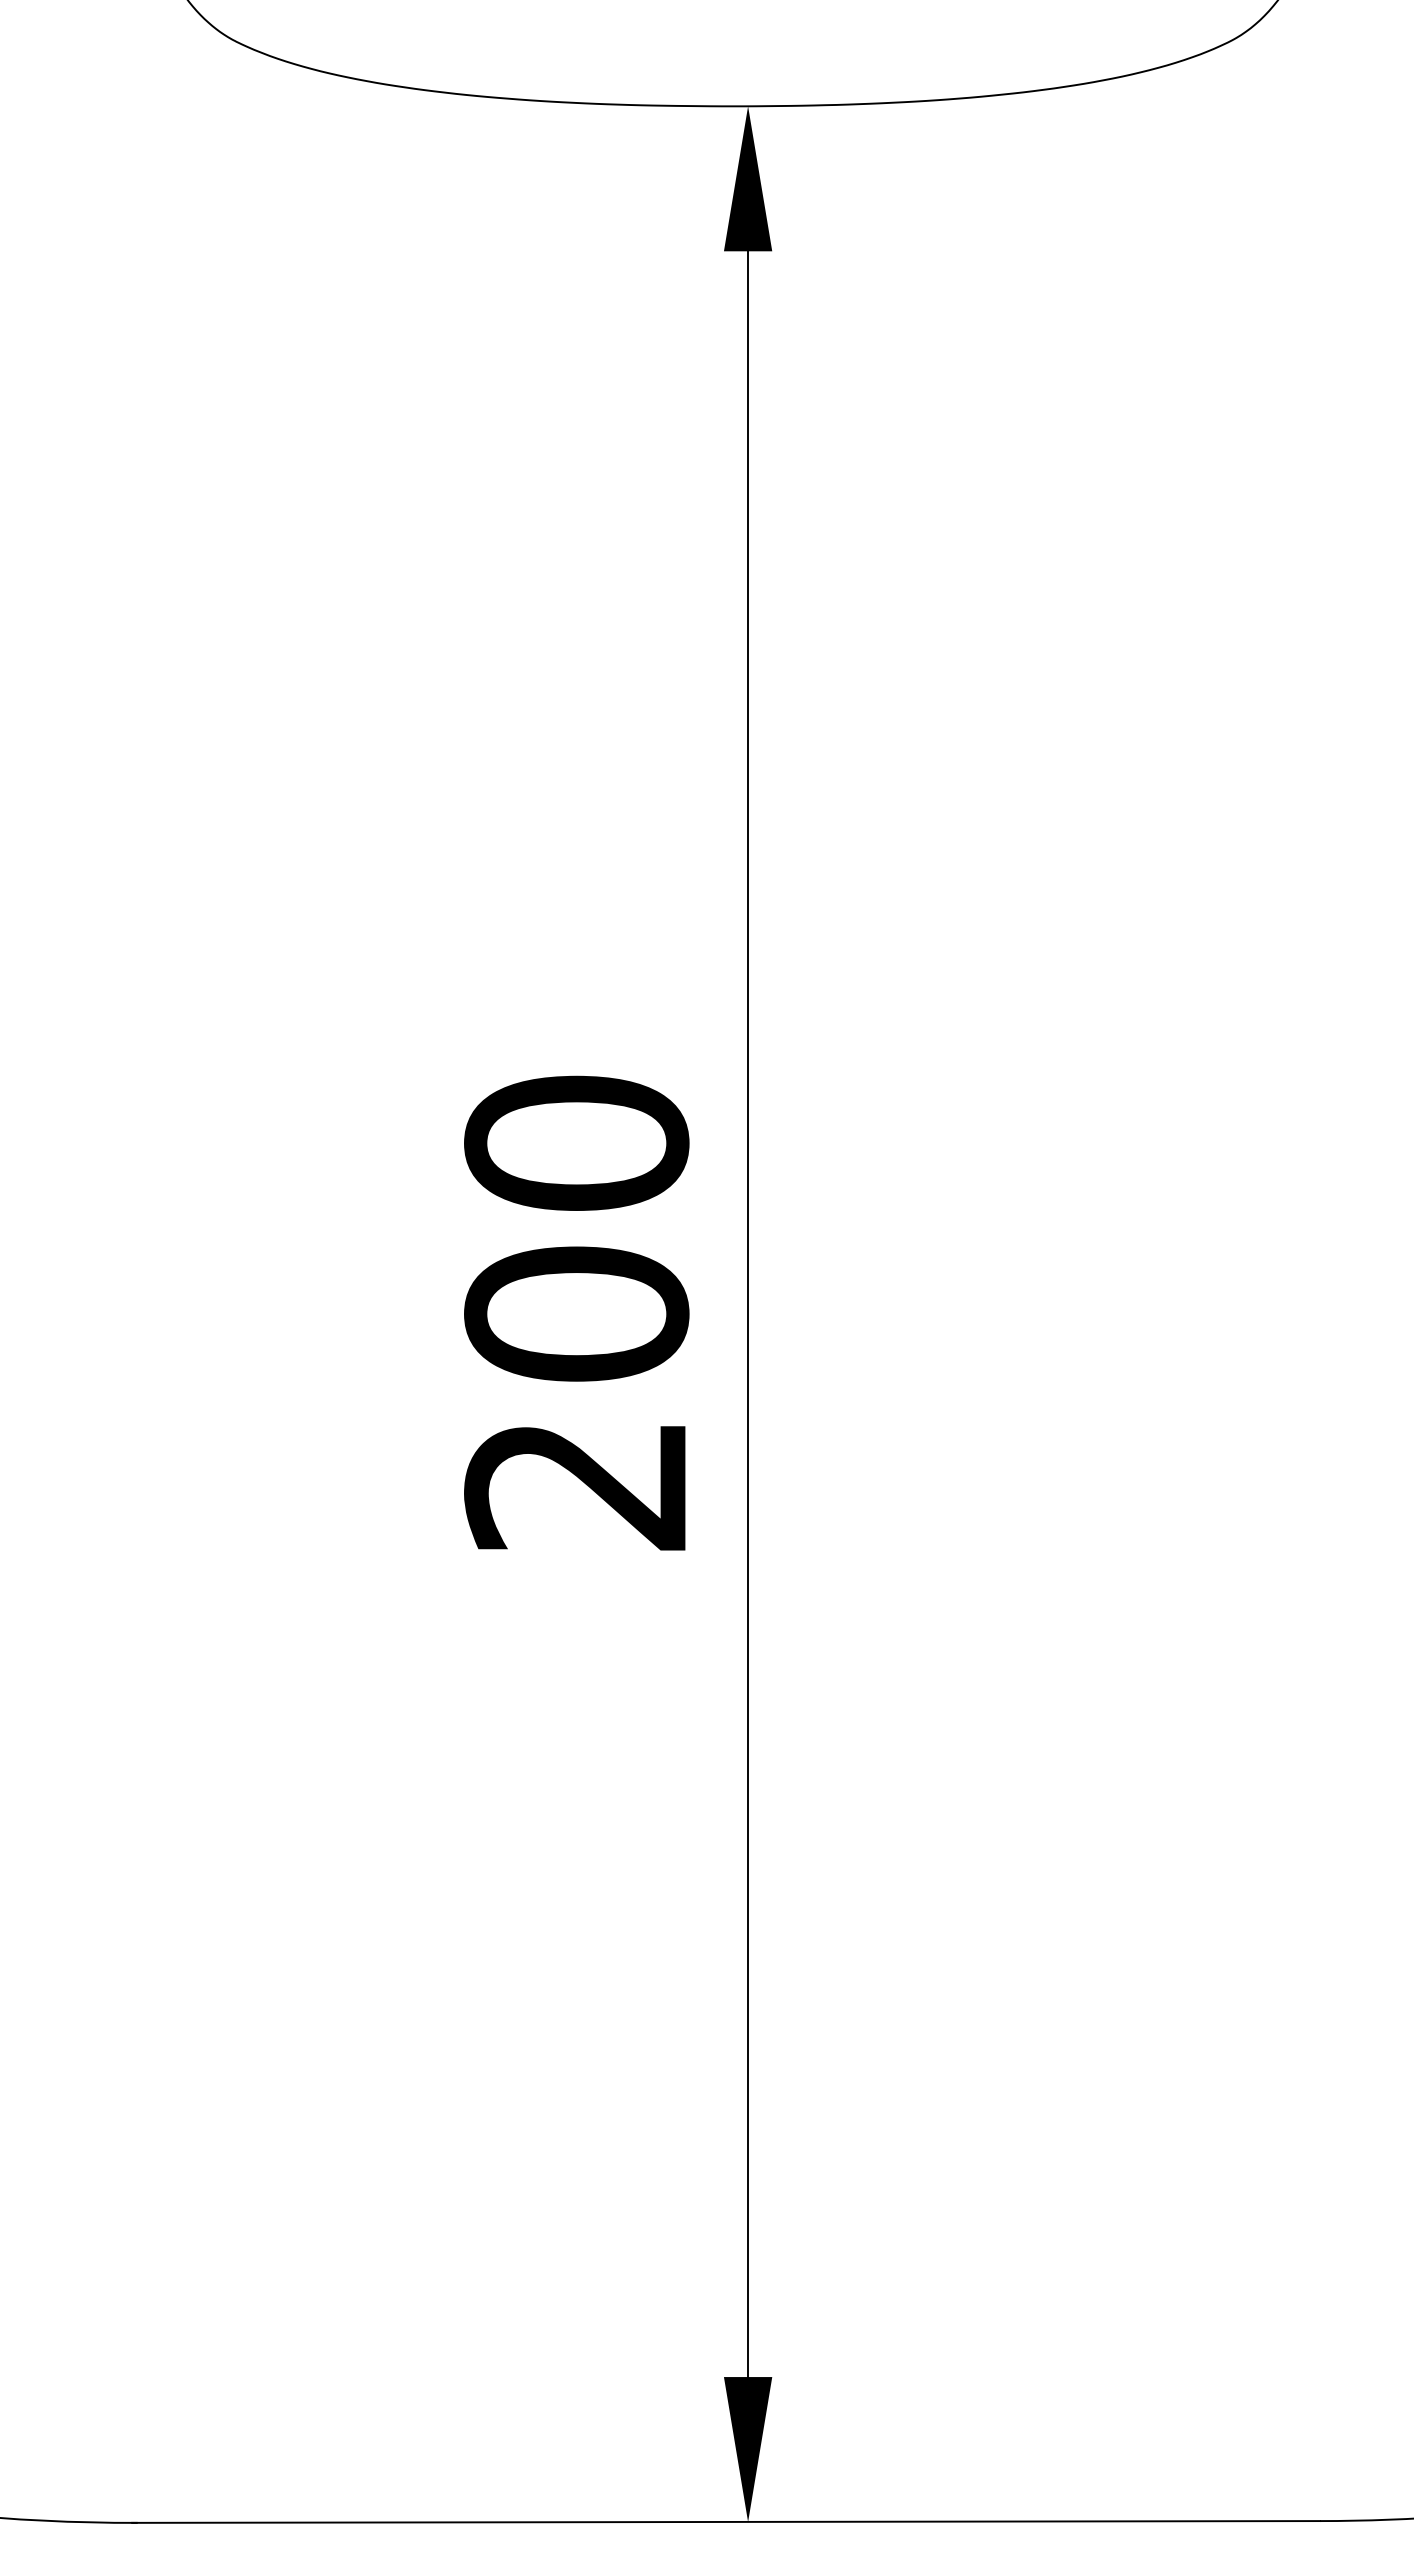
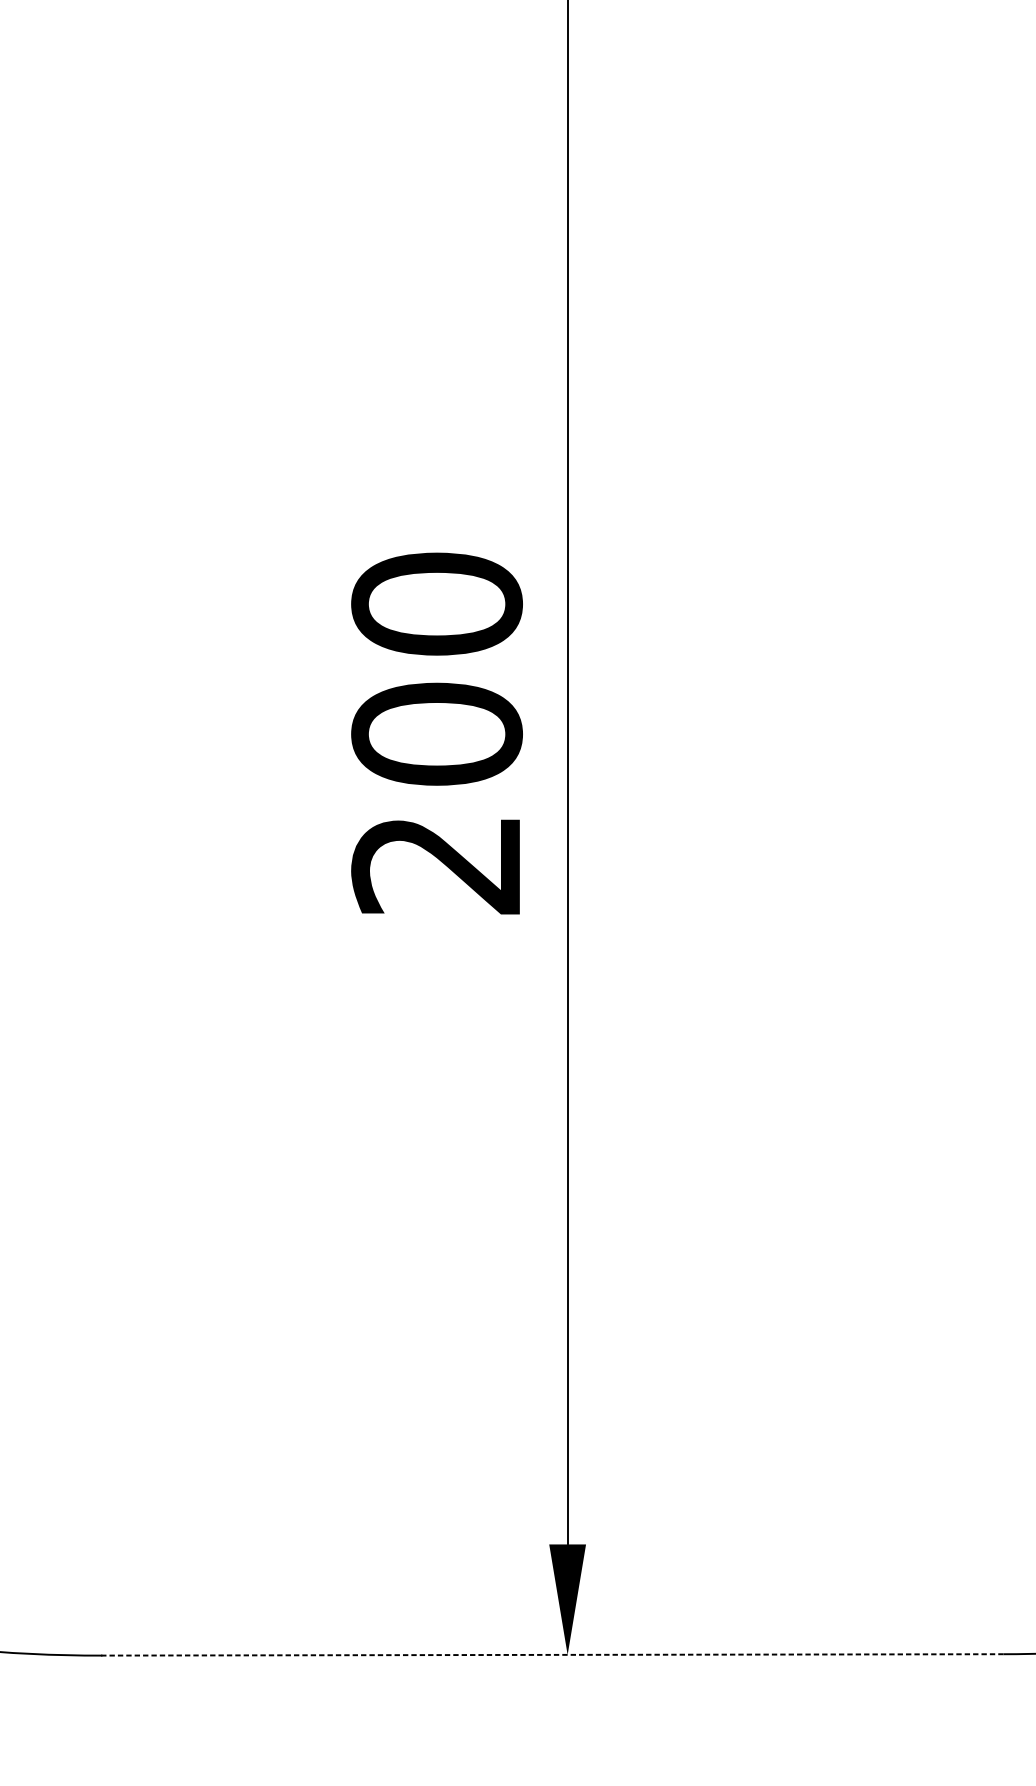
line: (726, 2521) -> (551, 1654), solid -> dashed

